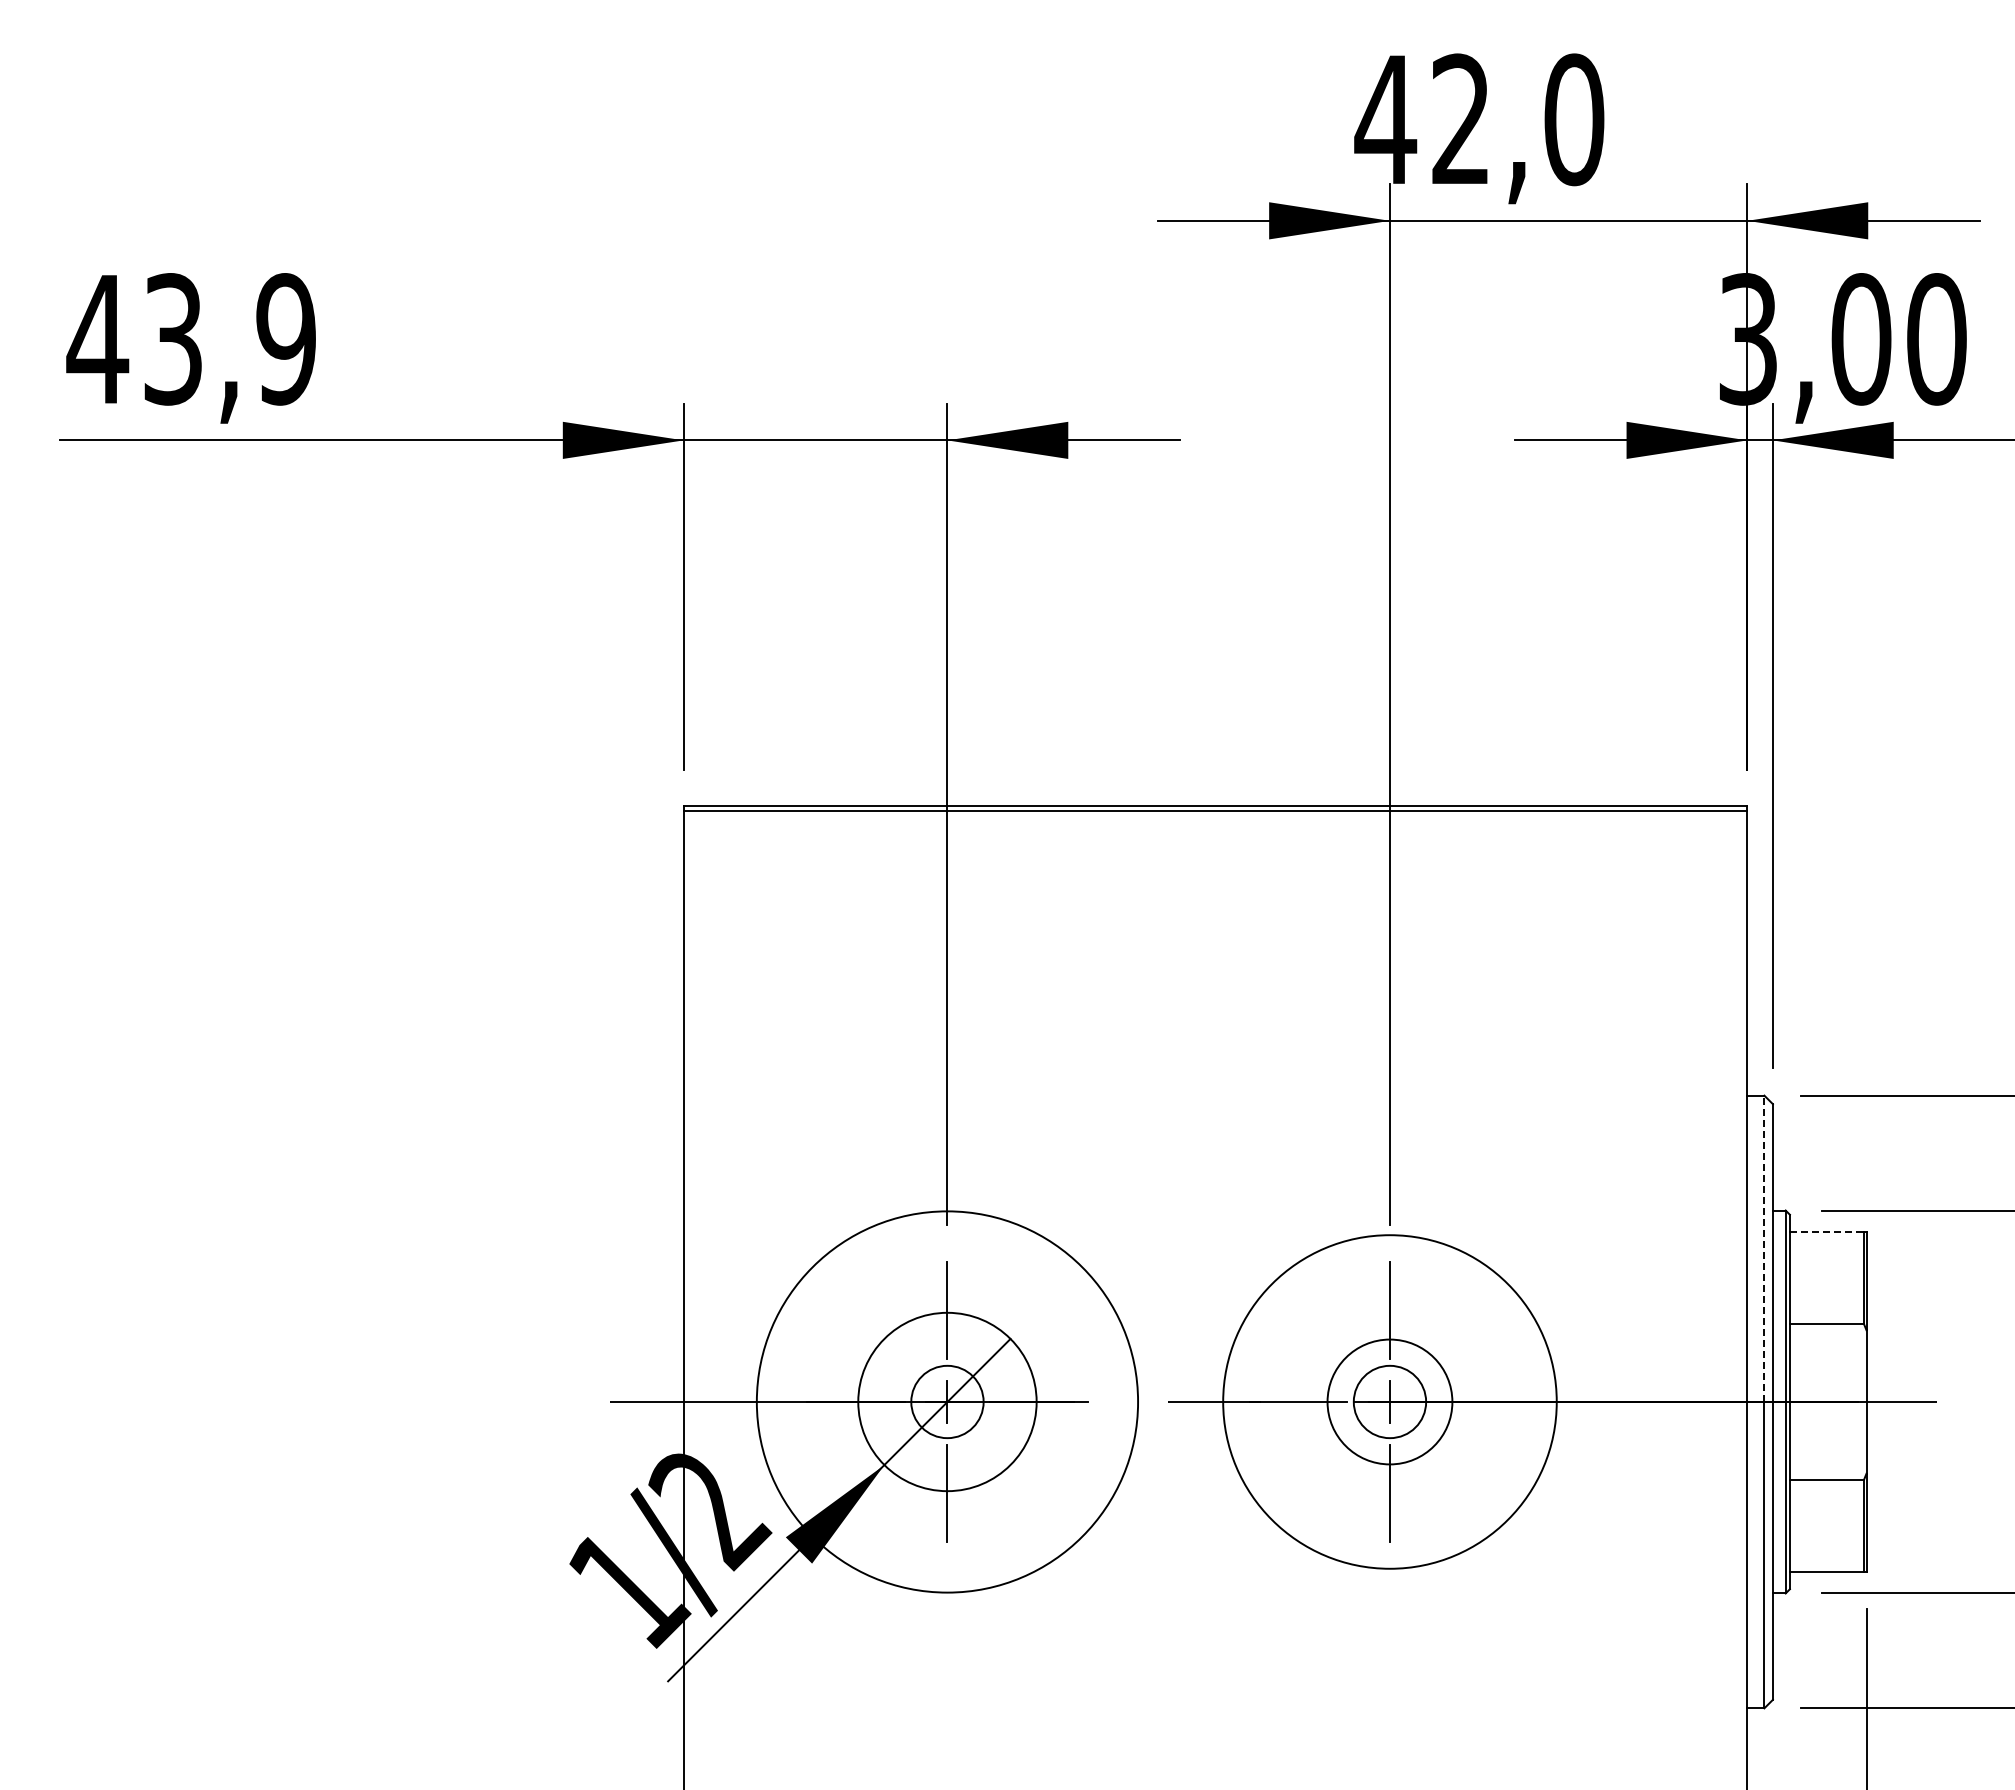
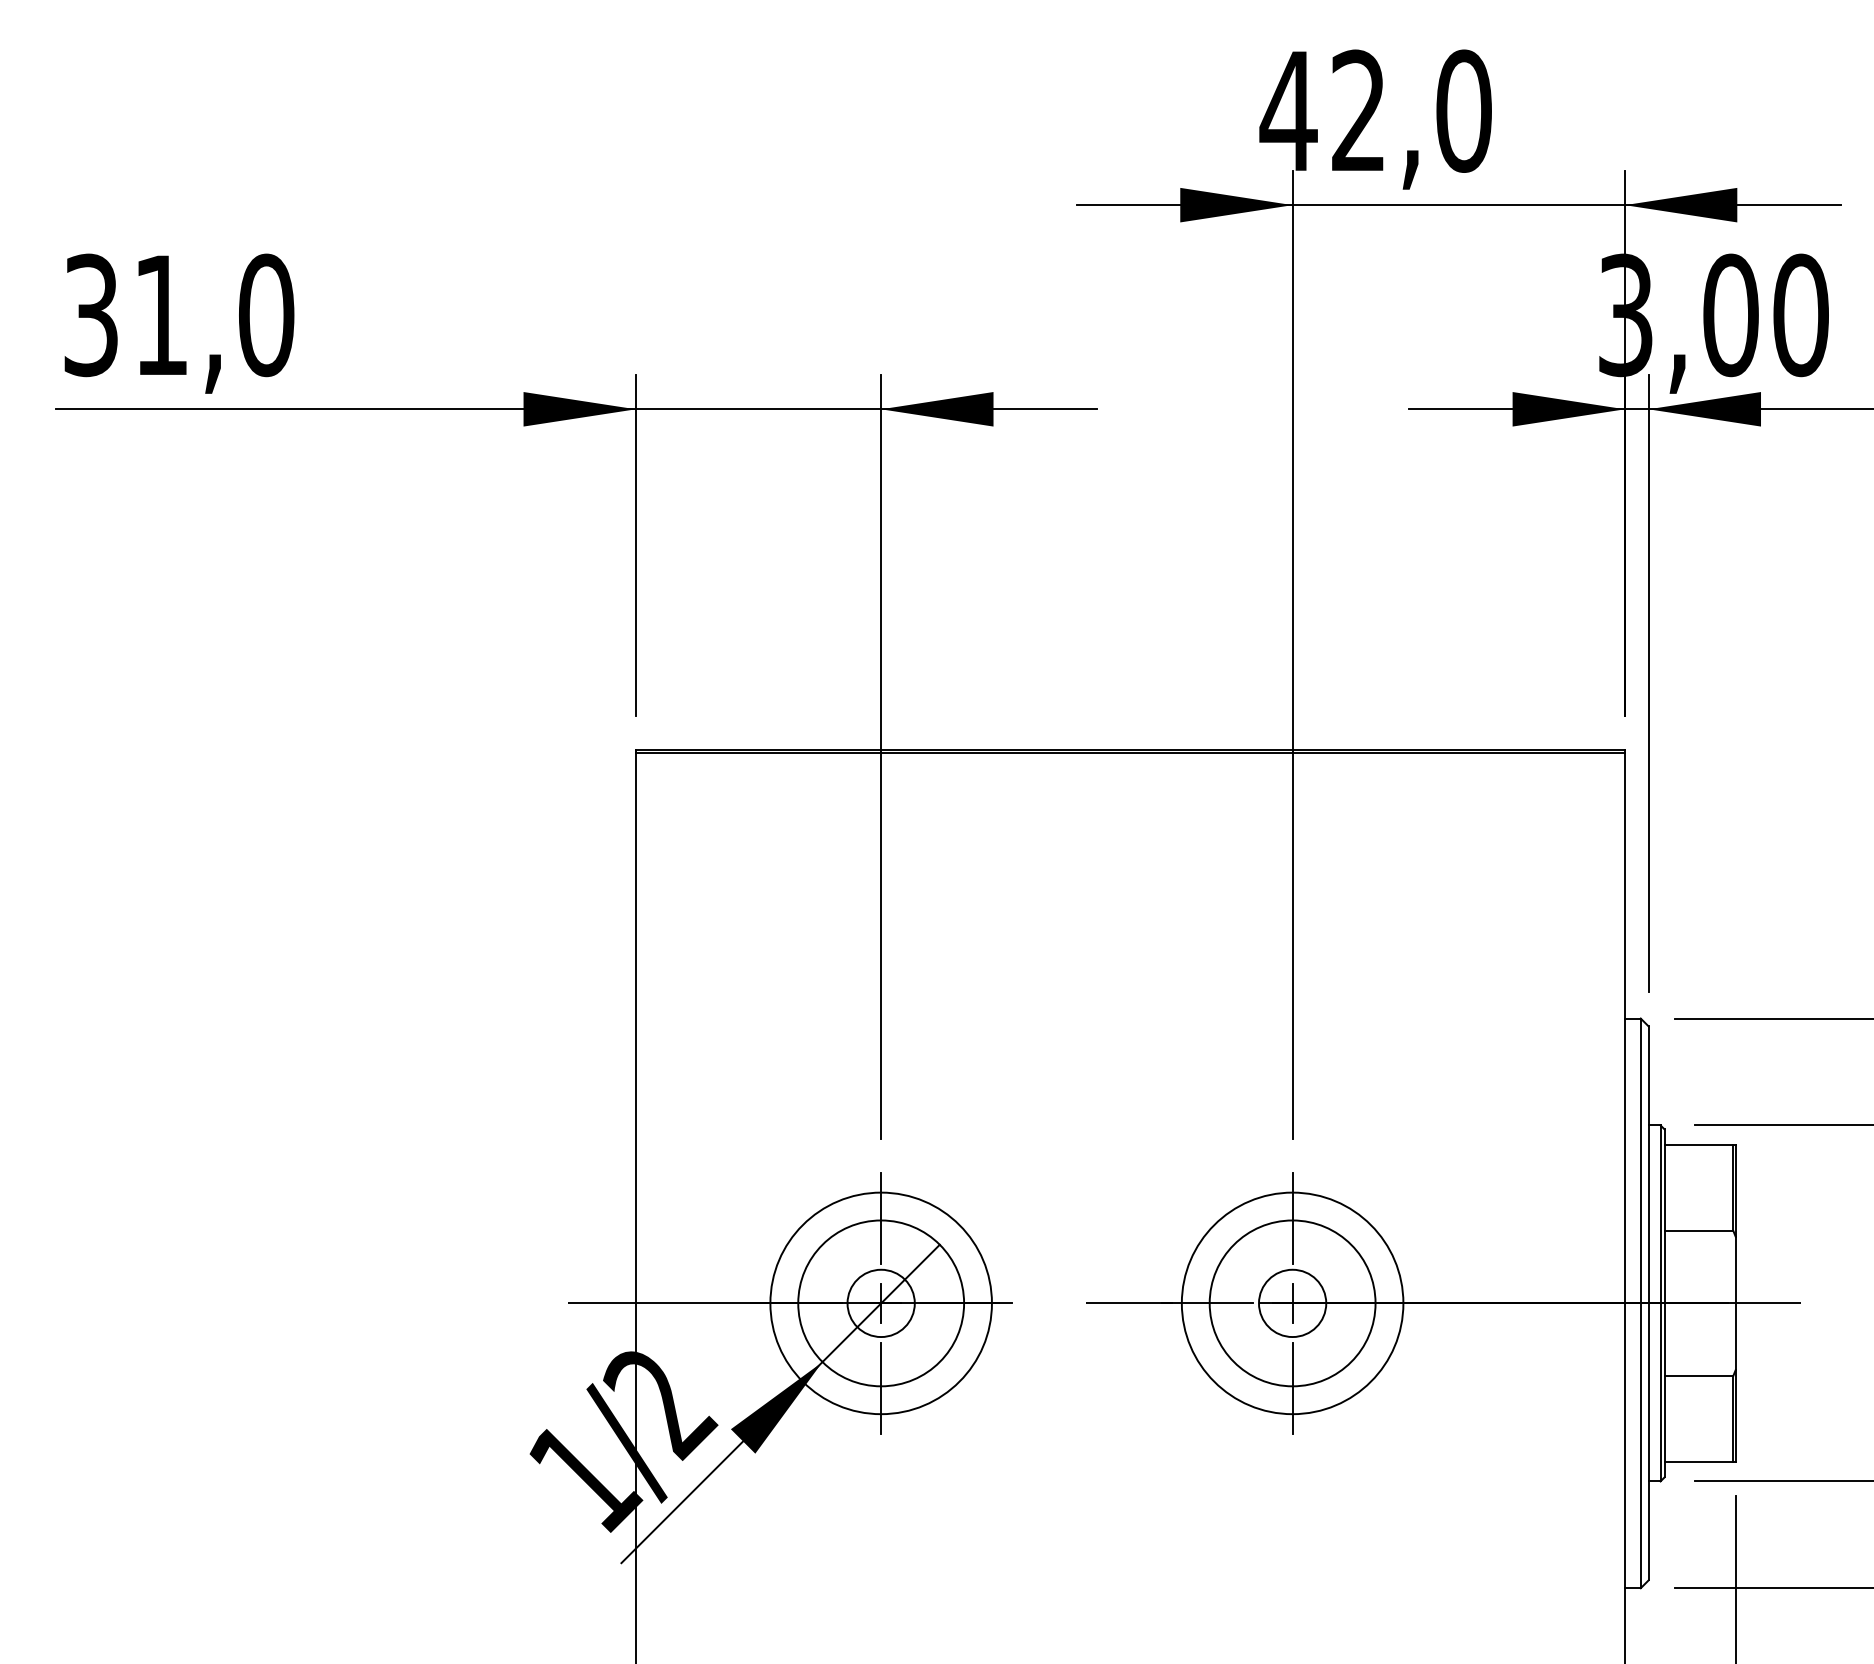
text: (191, 339) -> (178, 315), 43,9 -> 31,0
line: (1827, 1231) -> (1699, 1144), dashed -> solid
line: (1764, 1248) -> (1640, 1160), dashed -> solid
circle: (947, 1401) -> (881, 1302), size x0.62
circle: (1389, 1401) -> (1292, 1302), size x0.71
circle: (1389, 1401) -> (1292, 1302), size x1.43

